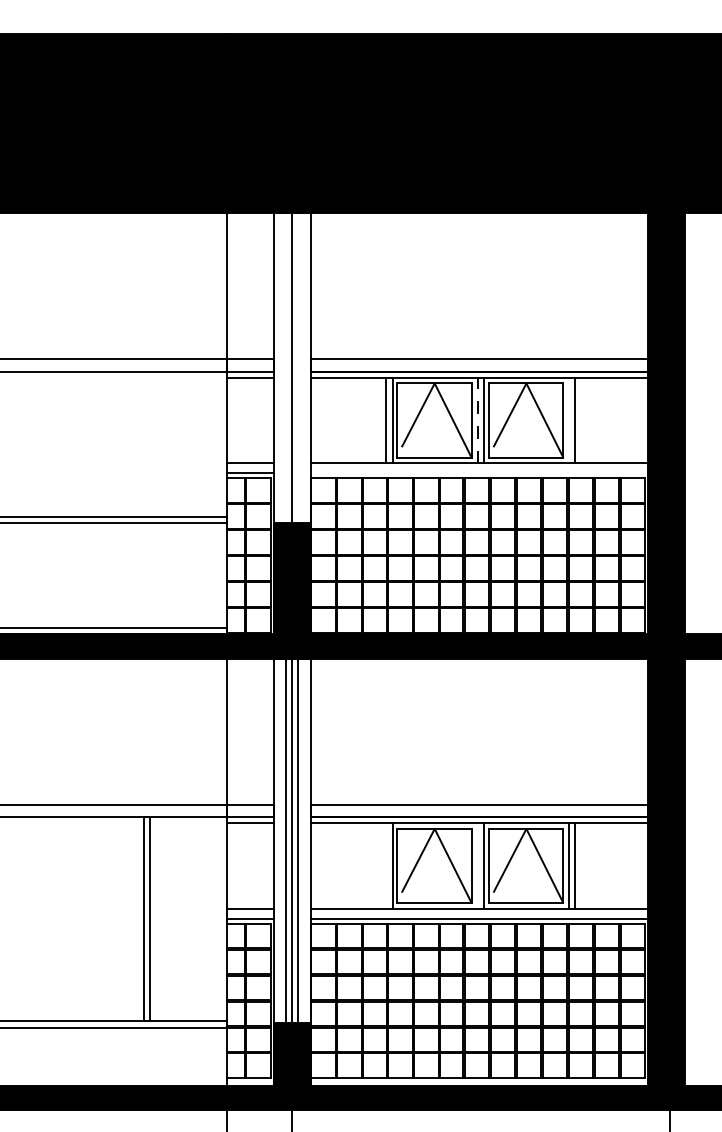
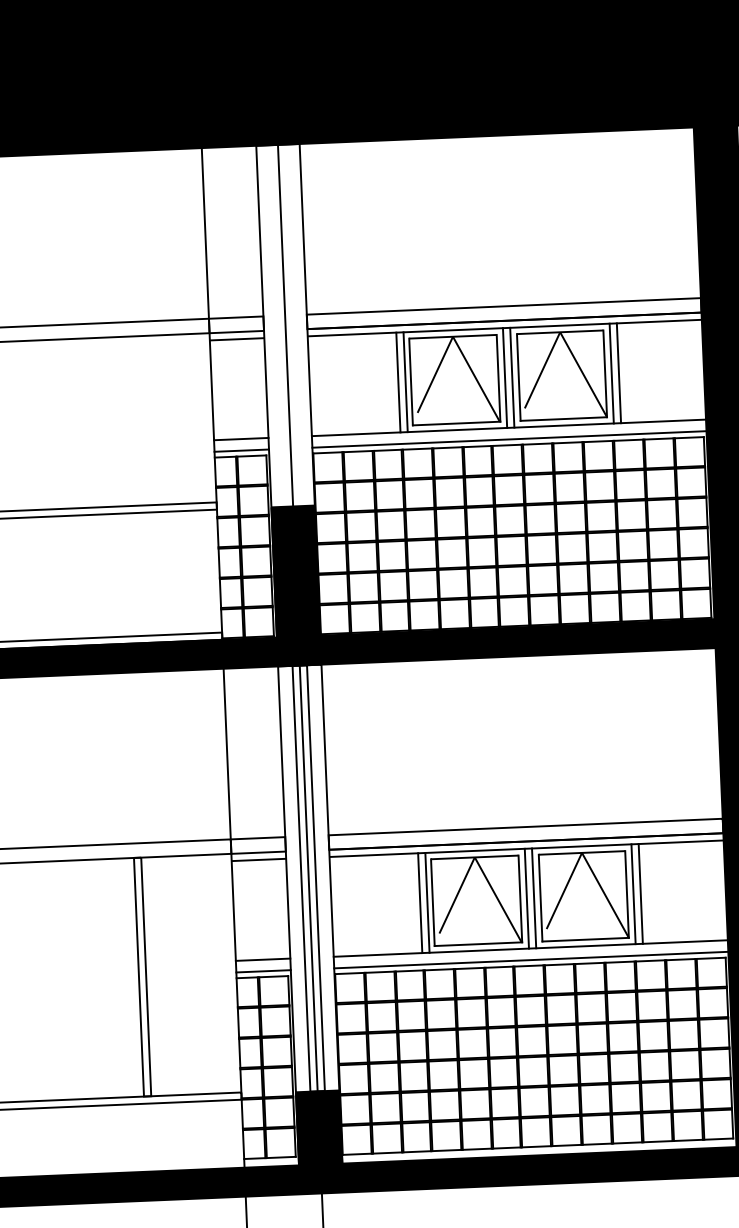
line: (477, 420) -> (504, 377), dashed -> solid
line: (568, 420) -> (611, 373), added
line: (478, 473) -> (508, 439), added
line: (386, 865) -> (420, 902), added
line: (477, 865) -> (526, 898), added

